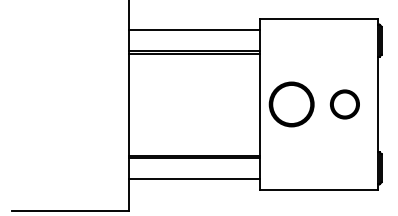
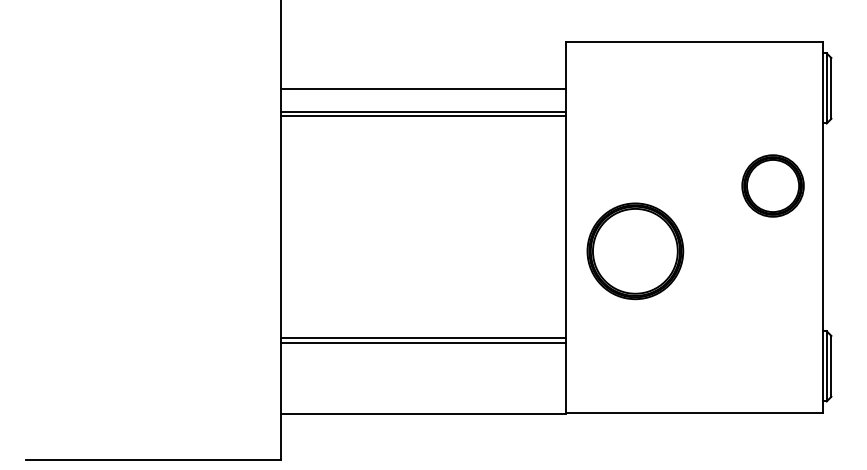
line: (194, 29) -> (423, 88), moved
part: (291, 104) -> (634, 251), moved
part: (344, 104) -> (772, 186), moved
line: (194, 179) -> (423, 414), moved

